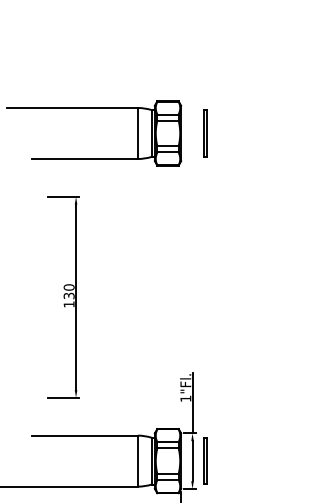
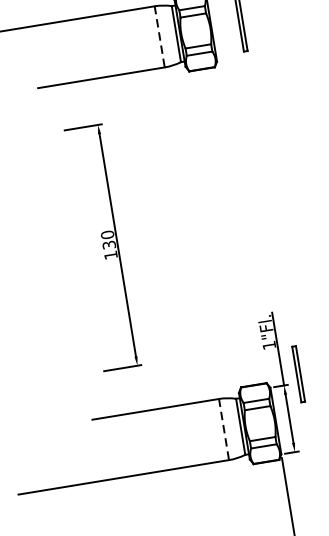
line: (137, 133) -> (159, 36), solid -> dashed
line: (137, 460) -> (223, 428), solid -> dashed
line: (204, 460) -> (296, 373), moved

